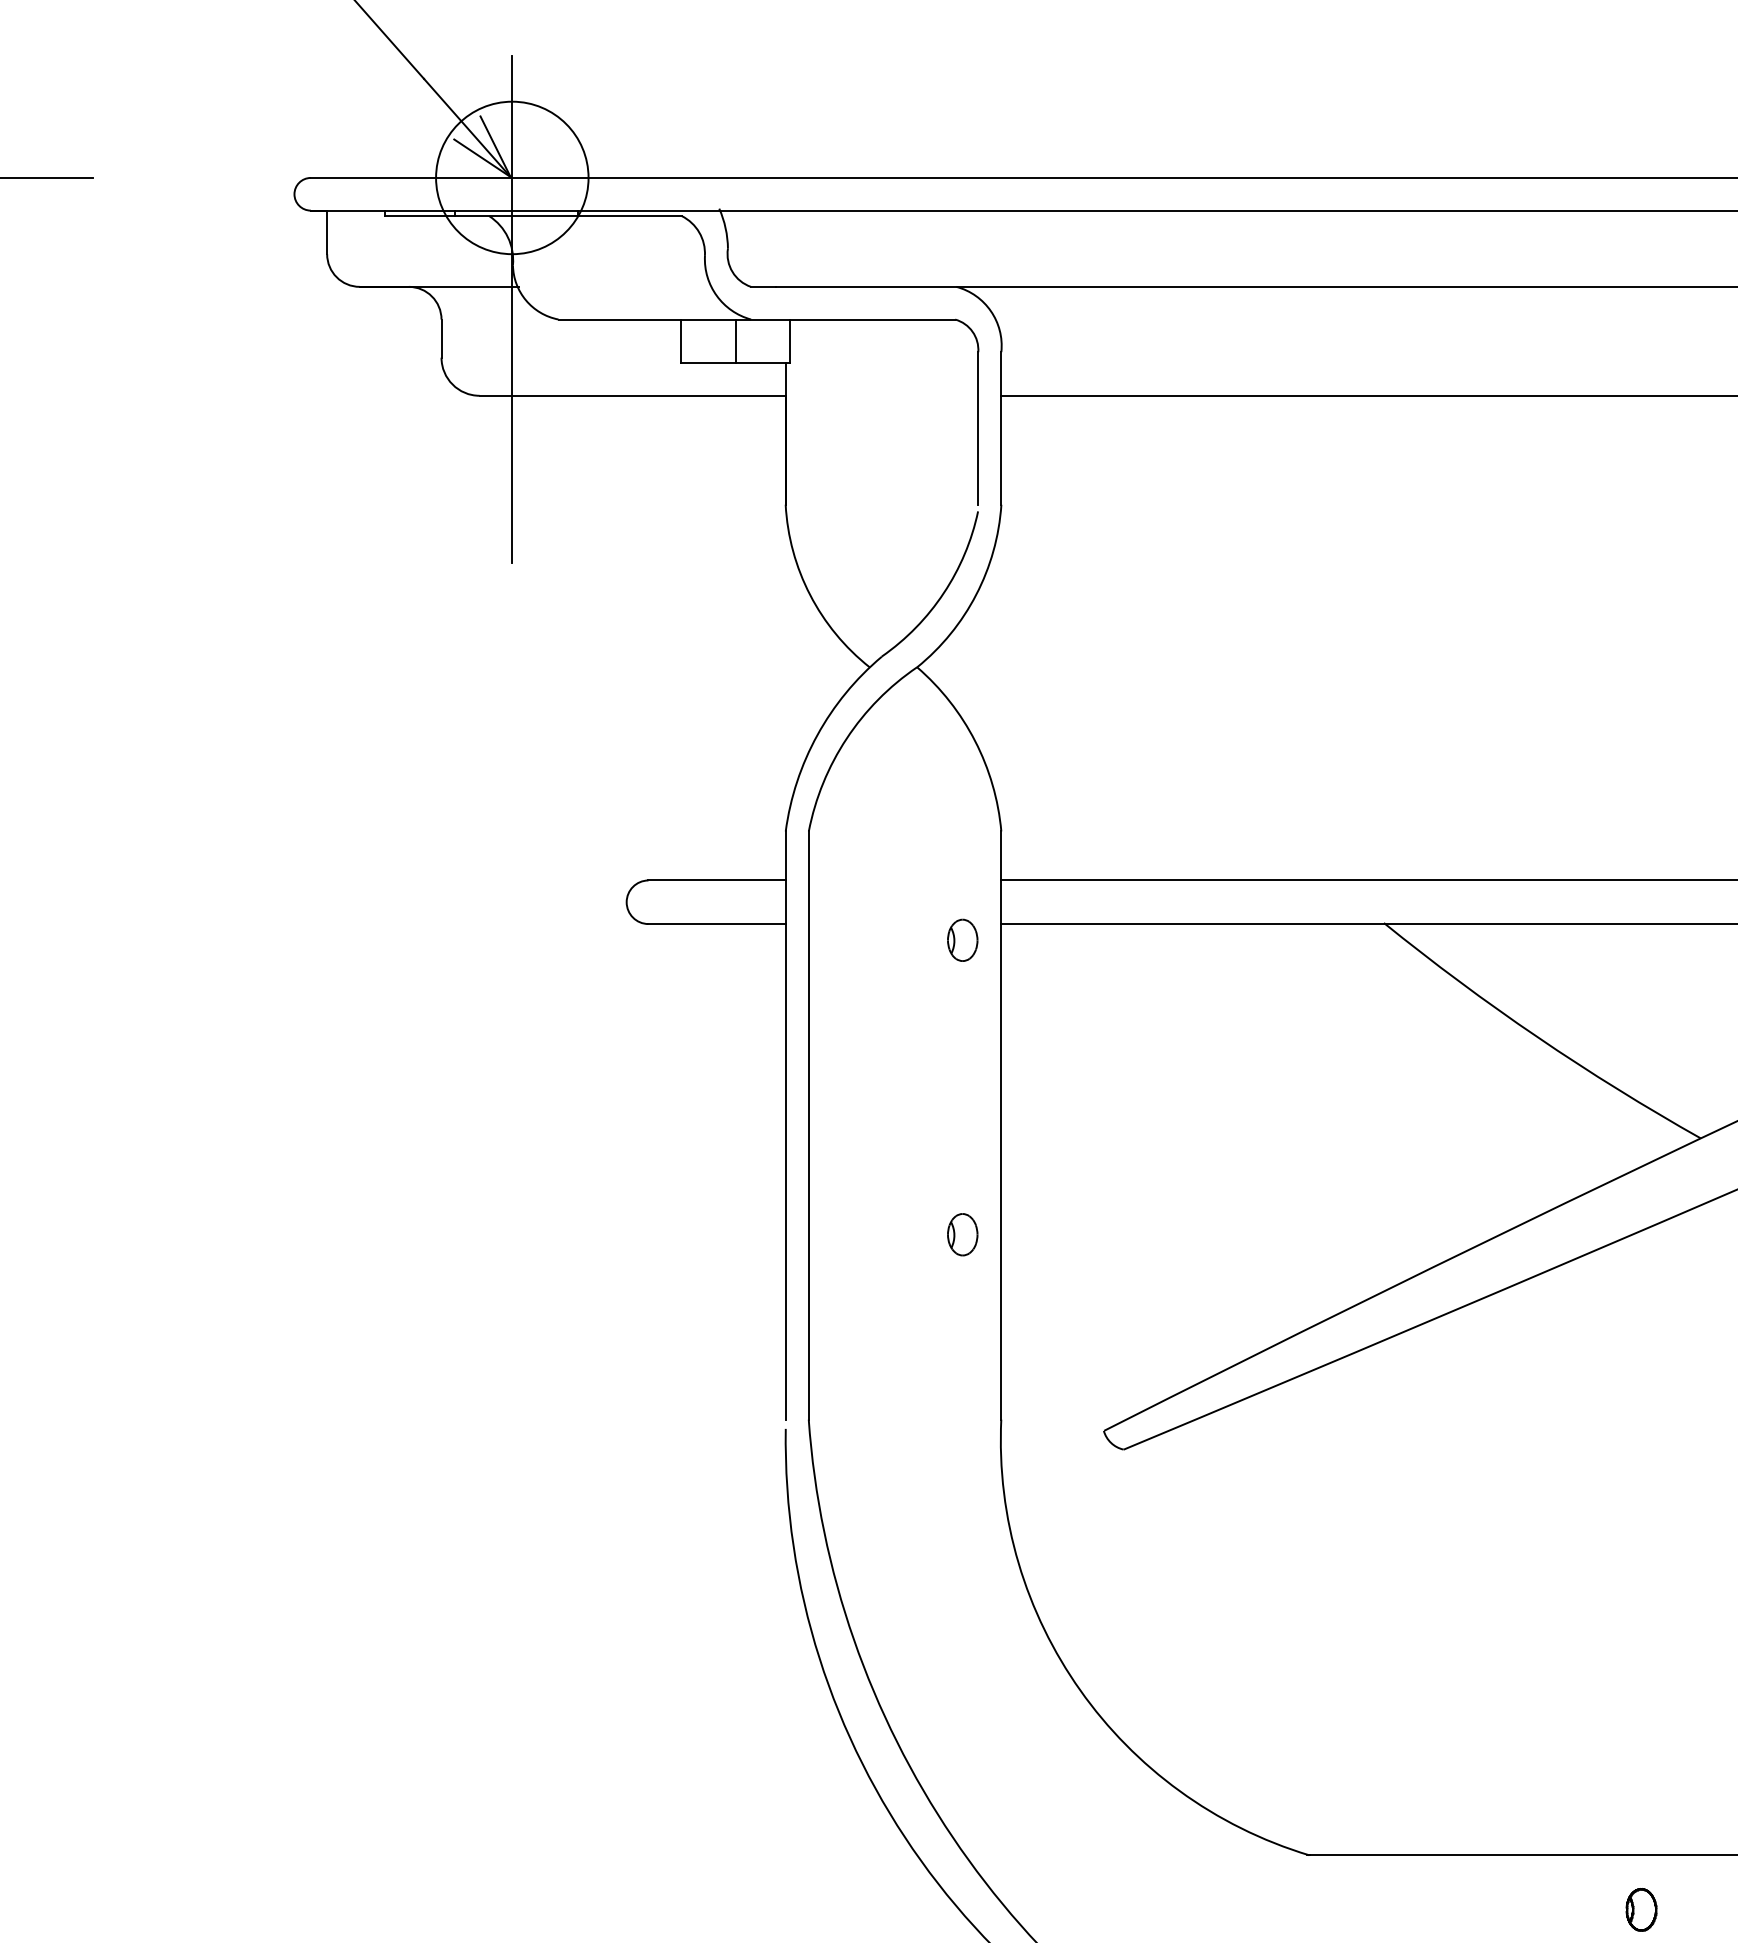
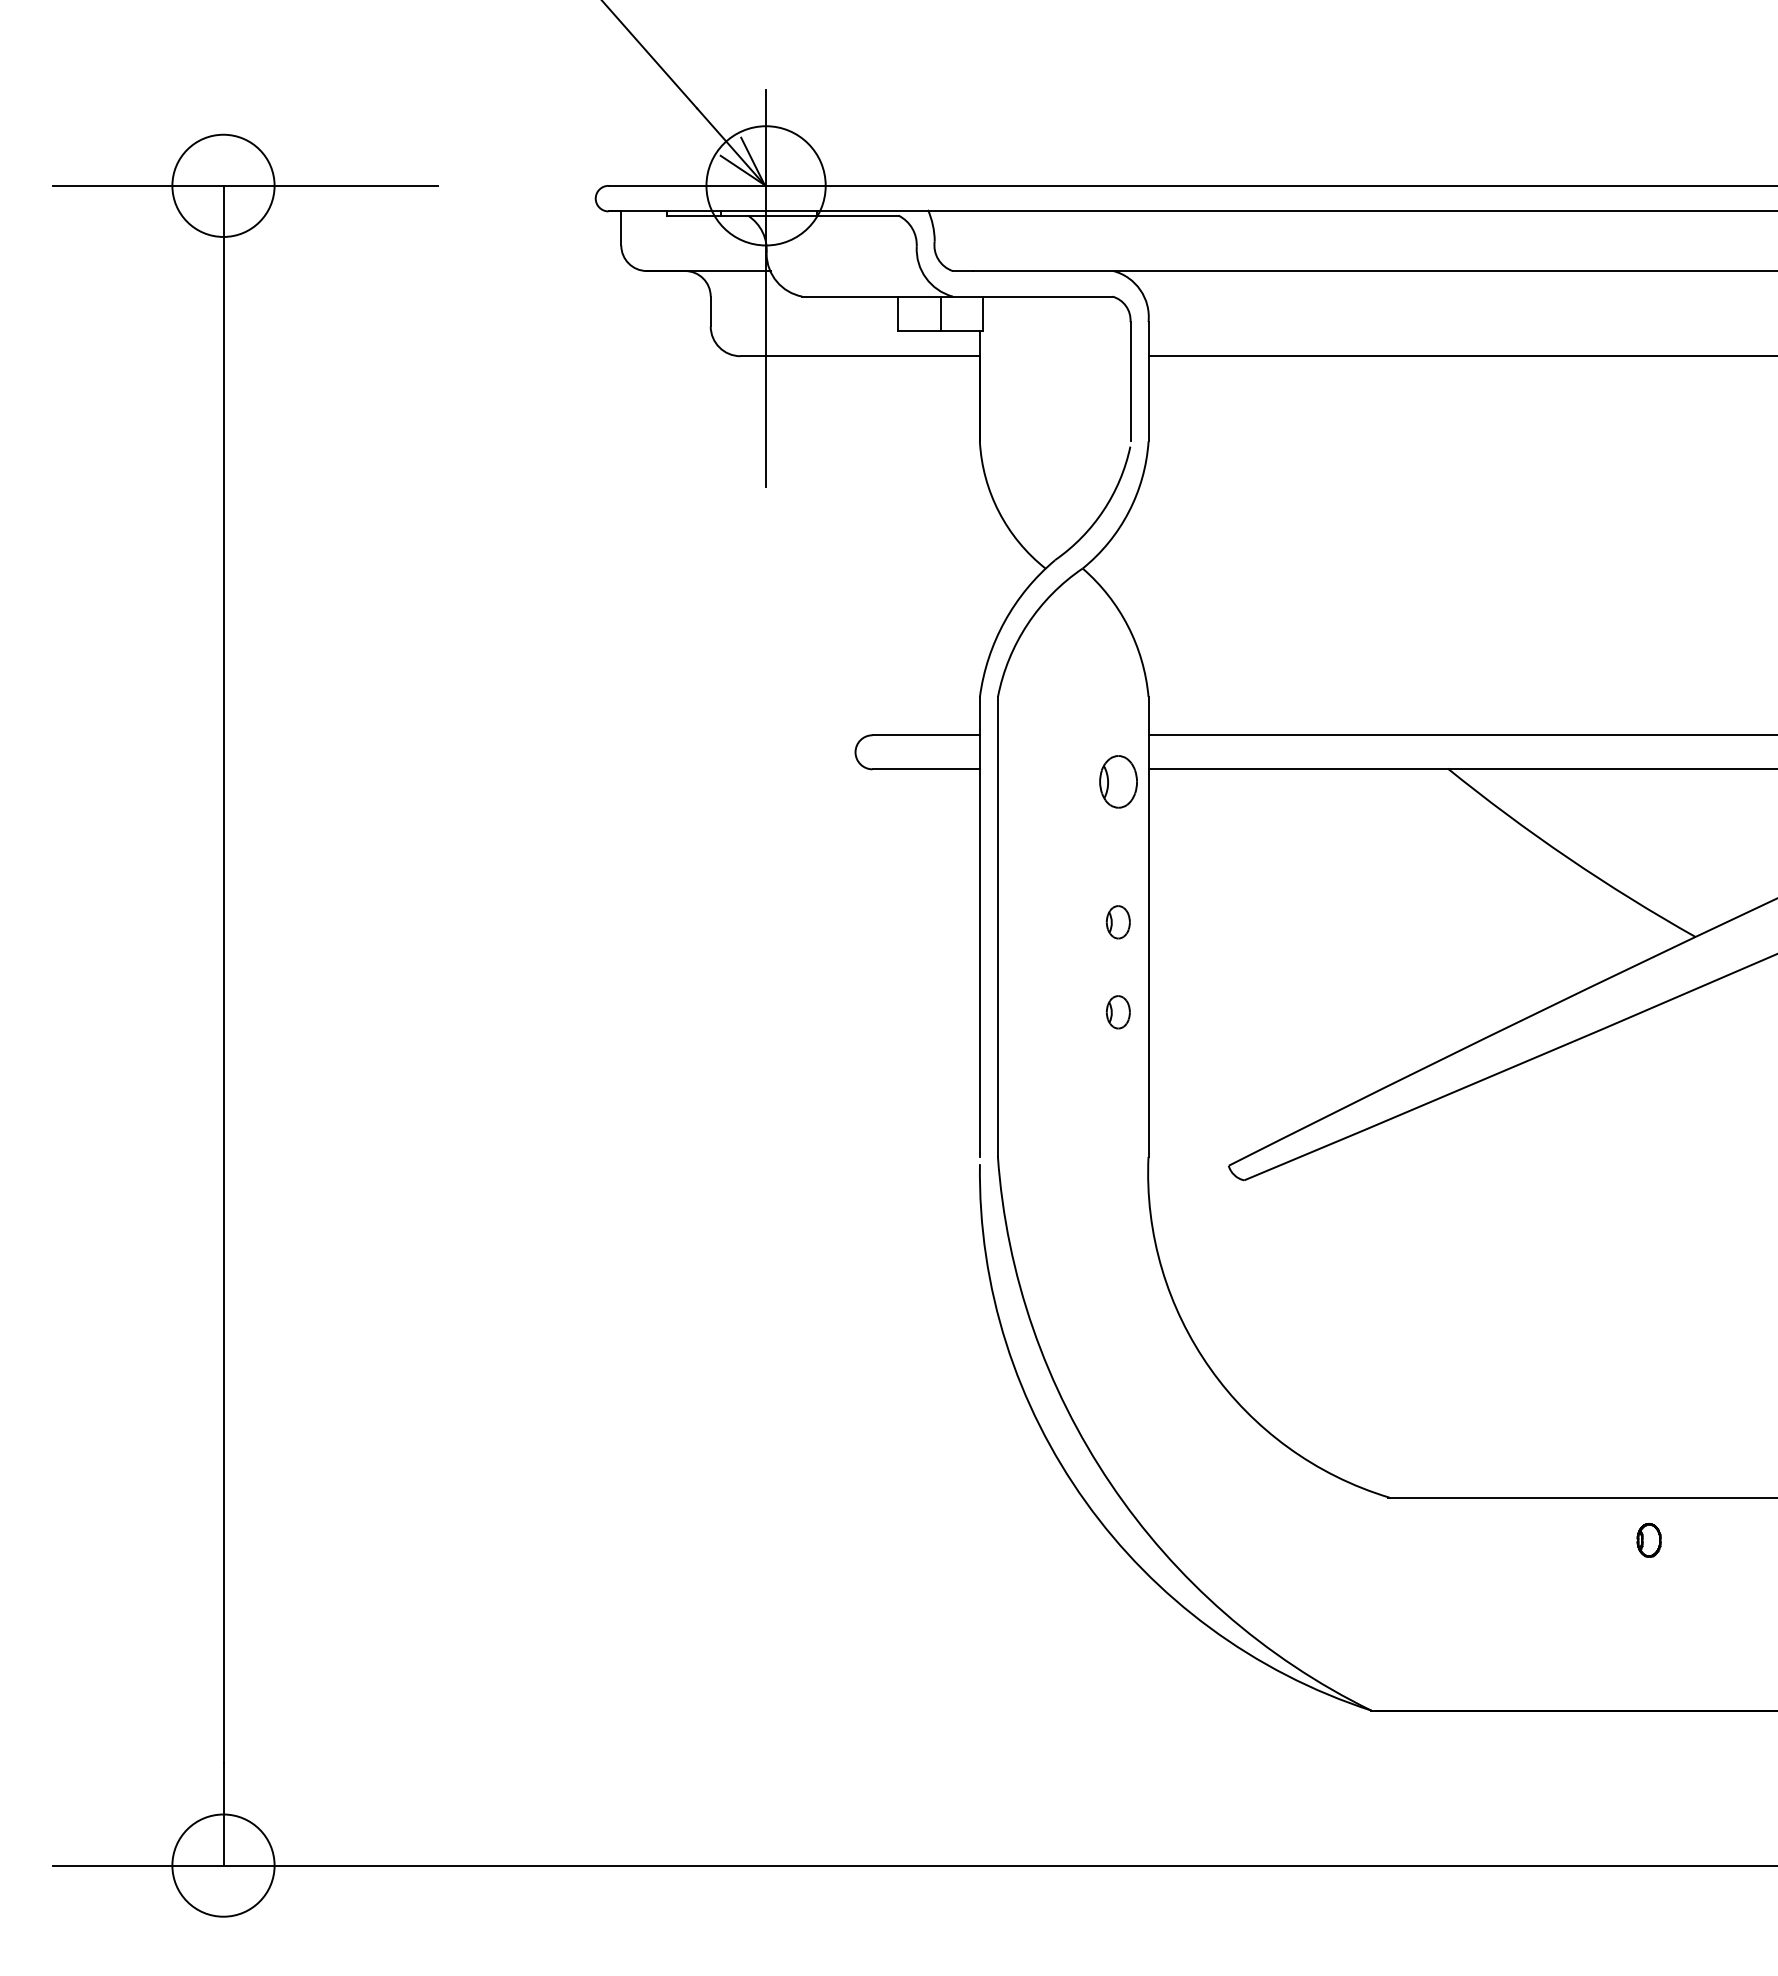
part: (961, 940) -> (1117, 782), size x1.6
part: (961, 1119) -> (1117, 922), added

